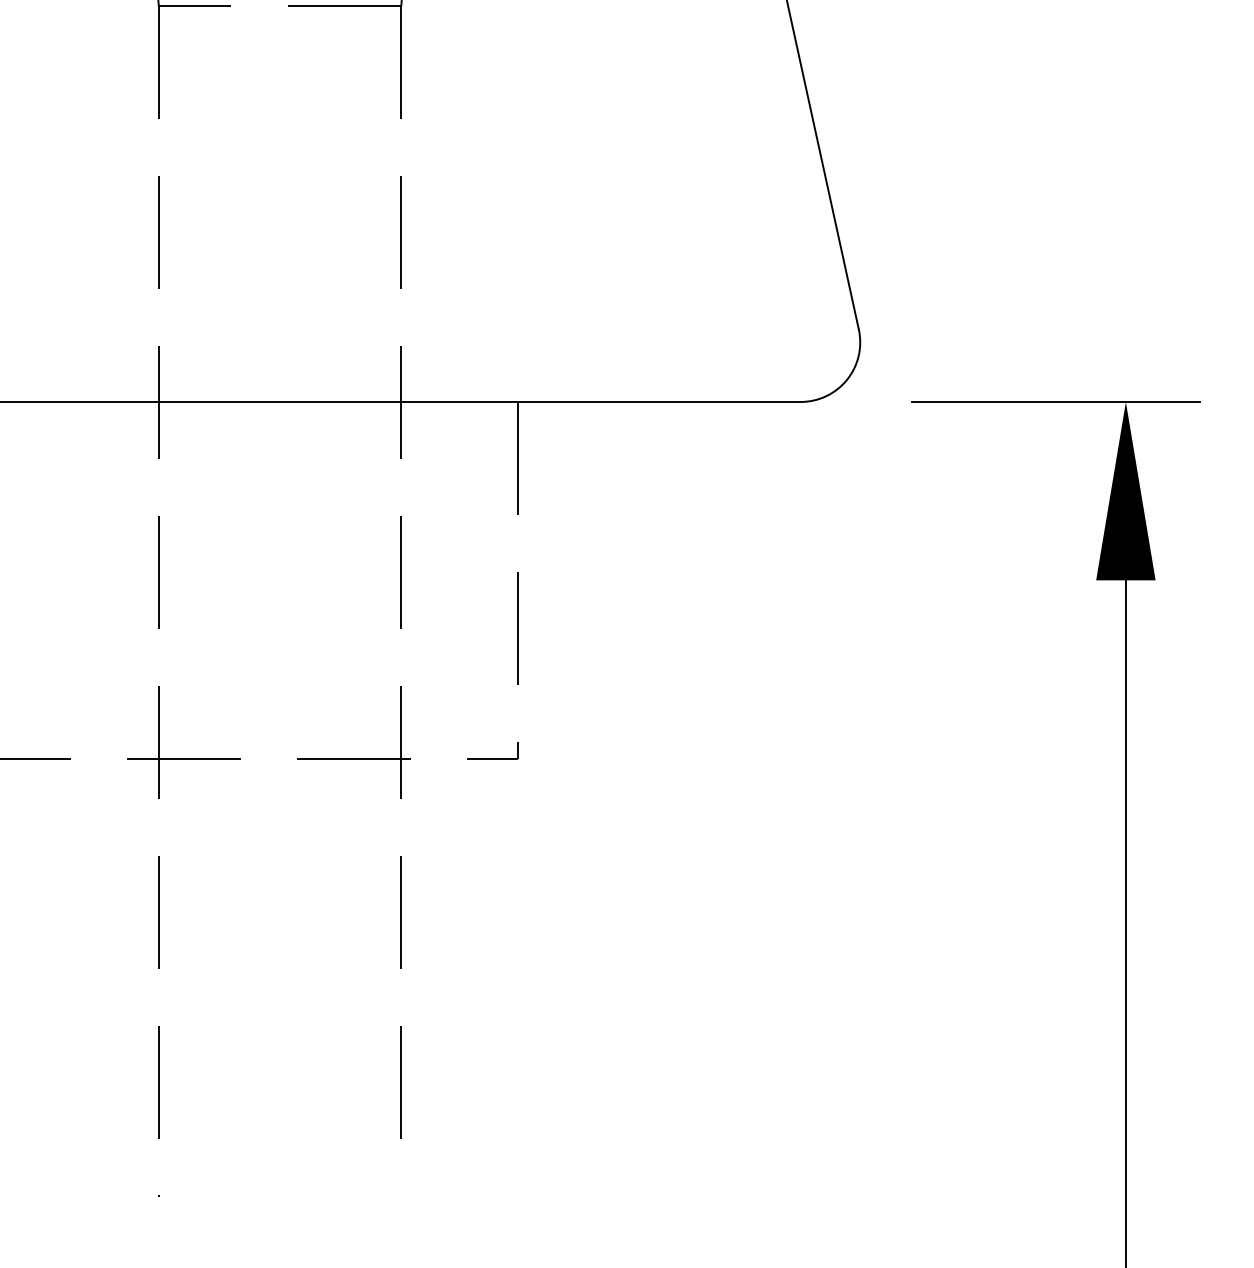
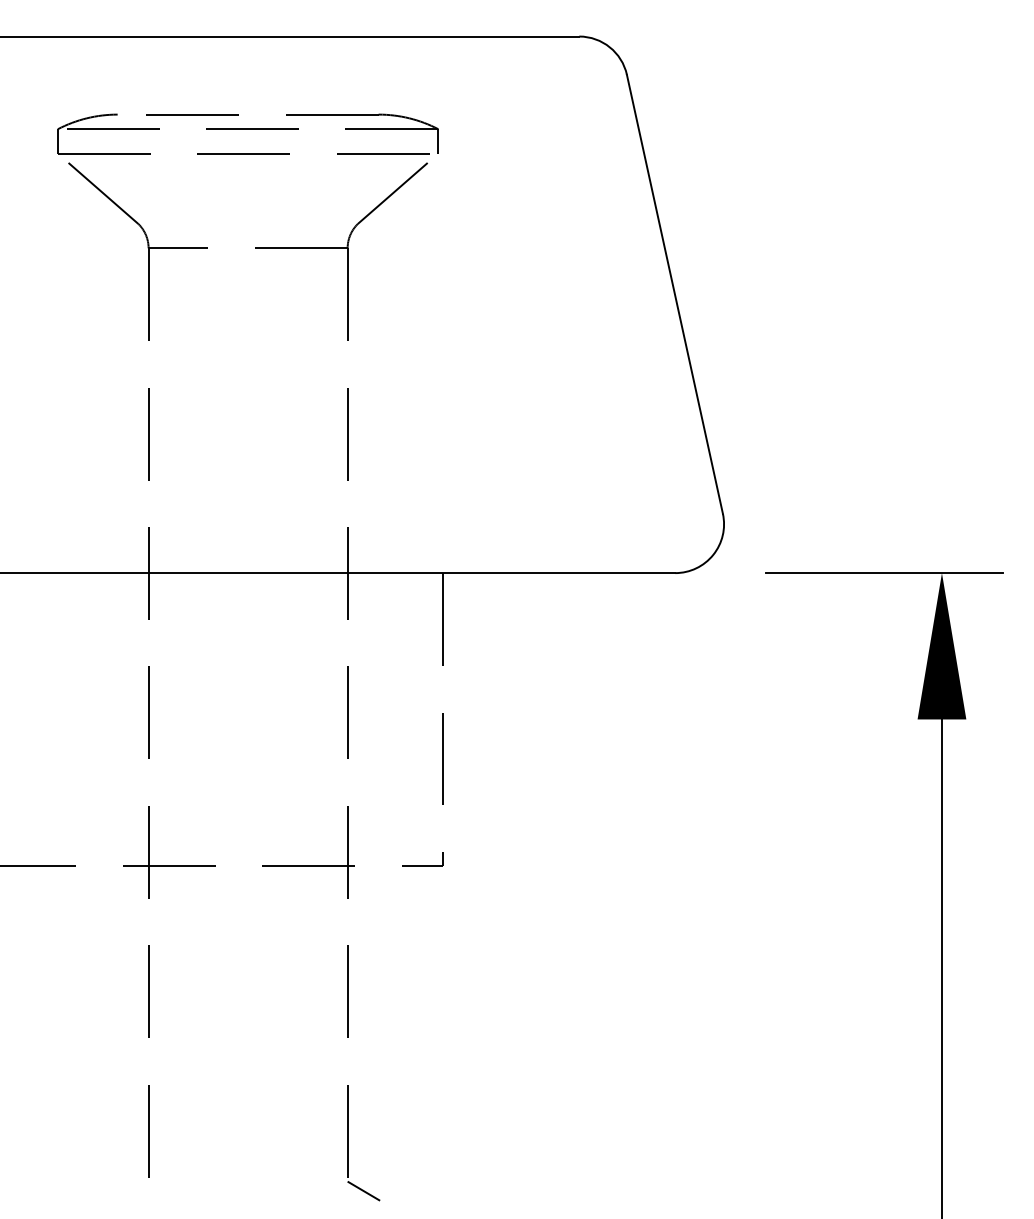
line: (420, 1154) -> (363, 1190), added

